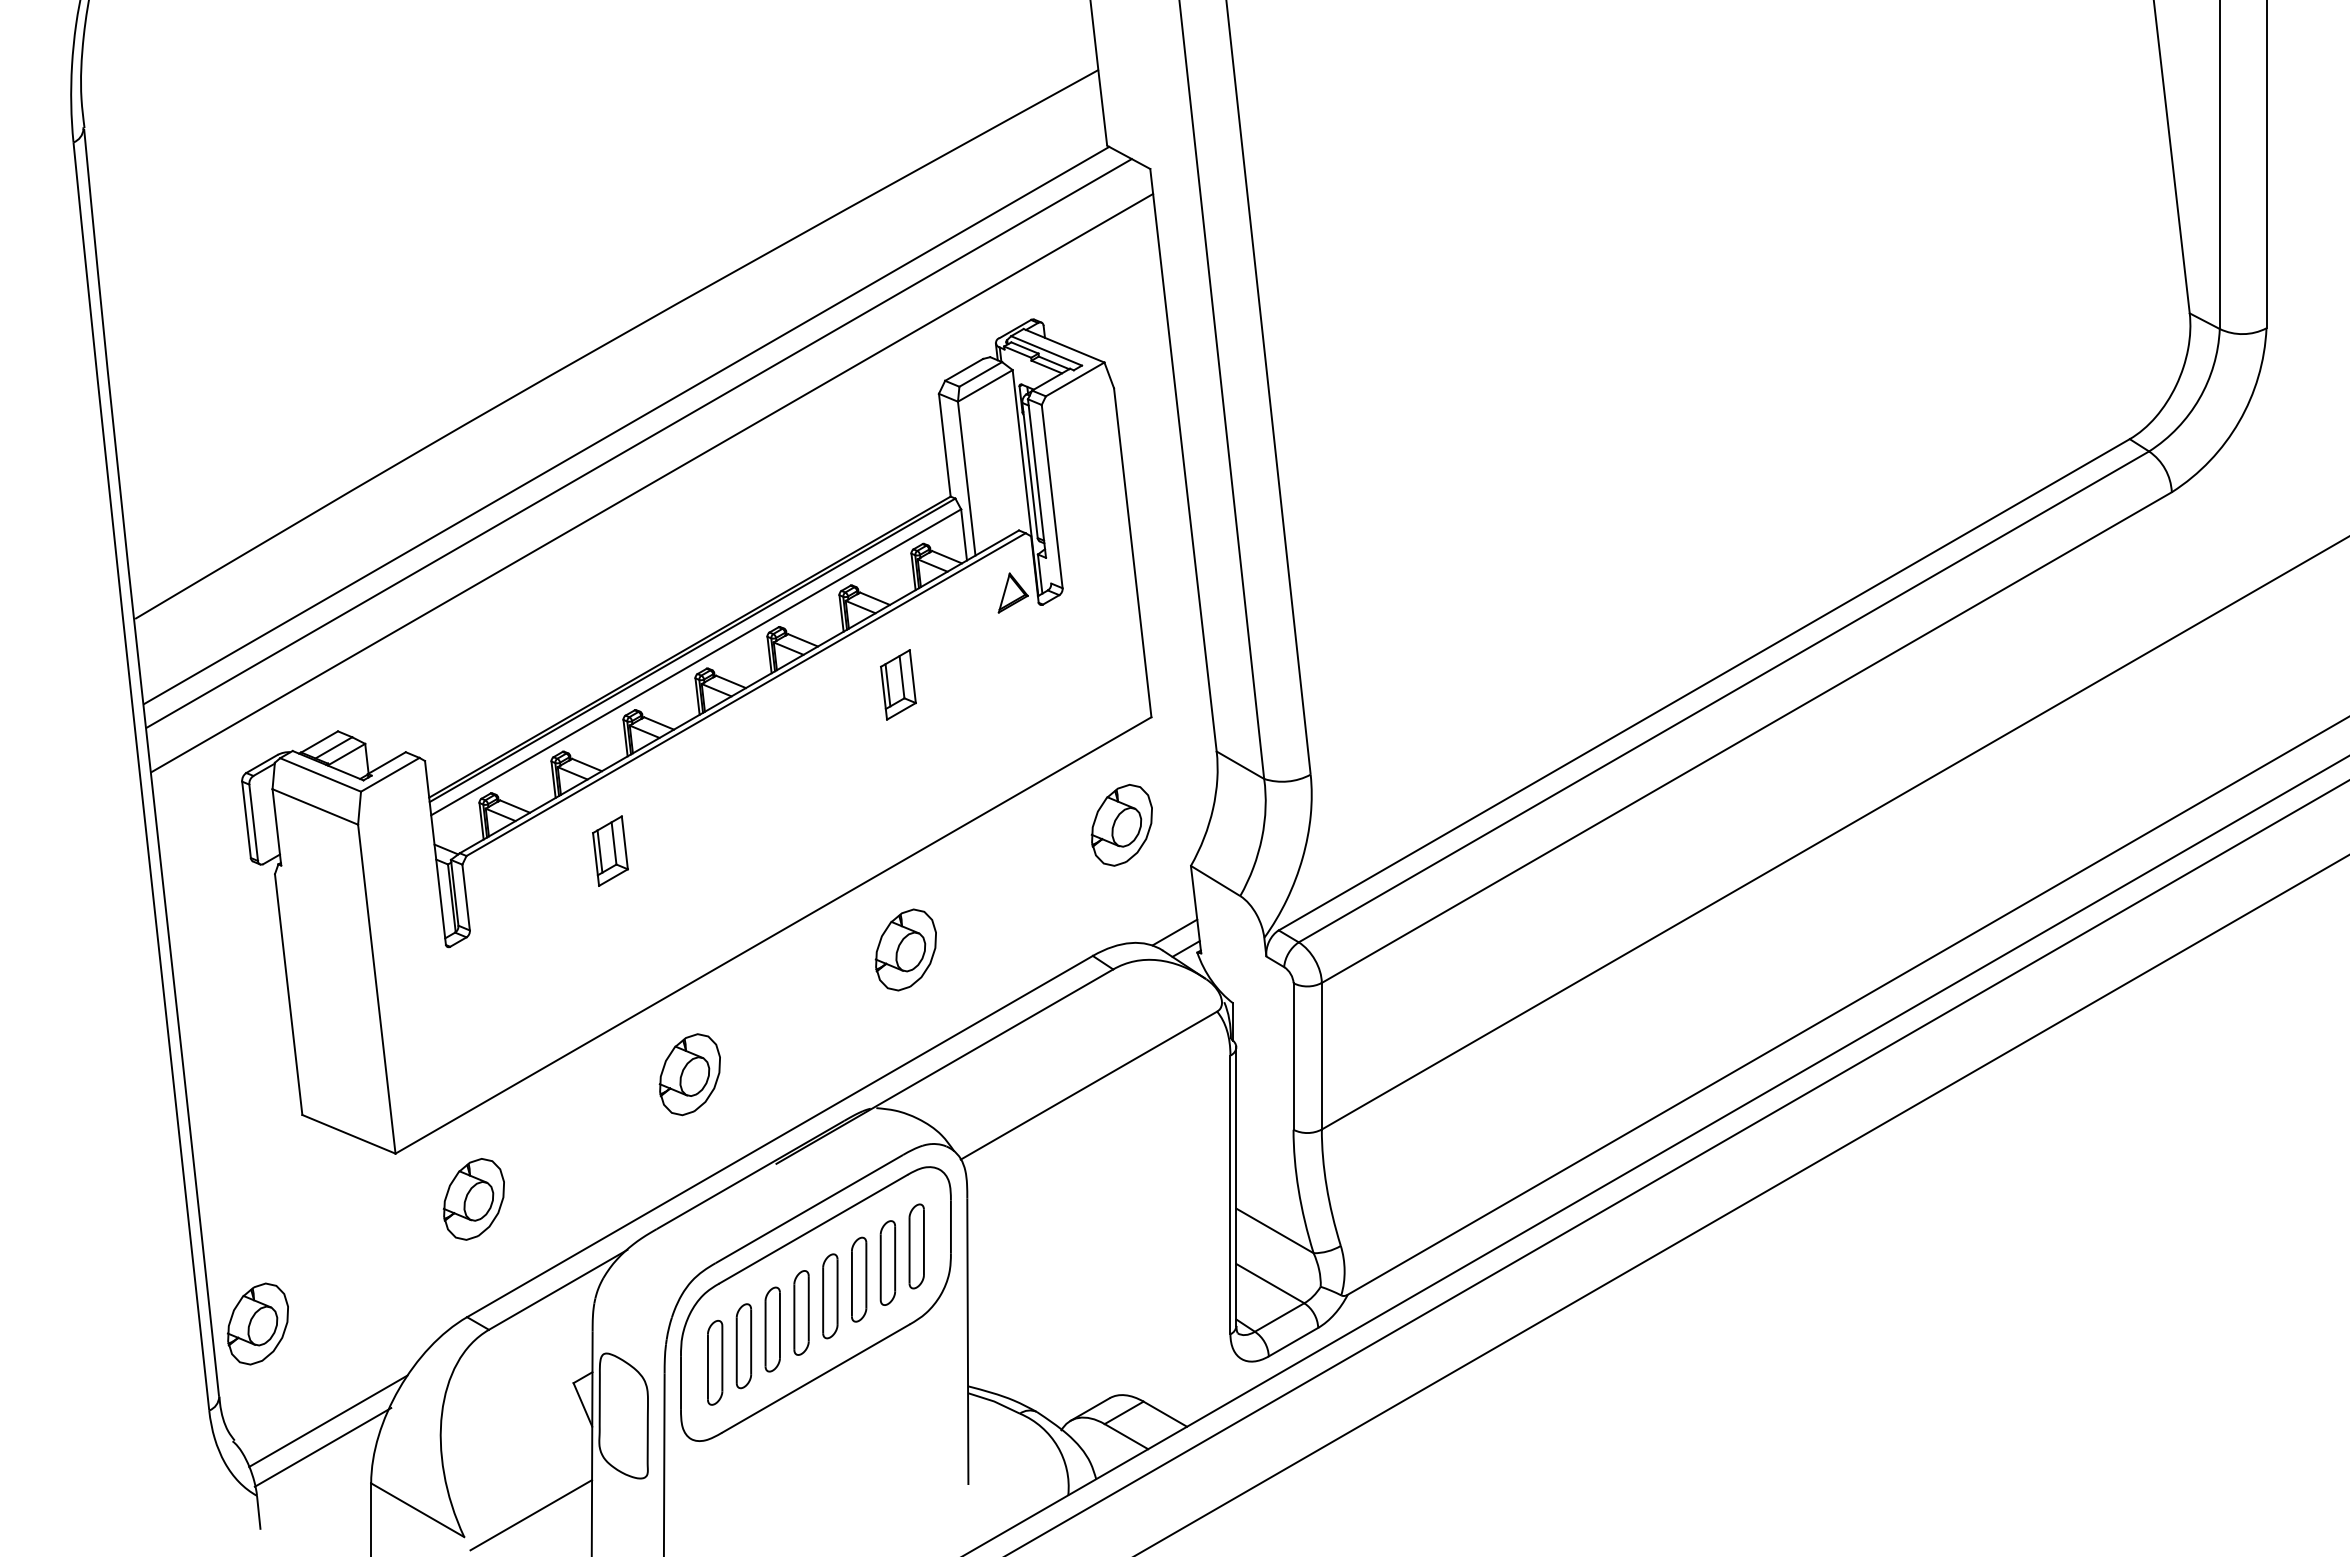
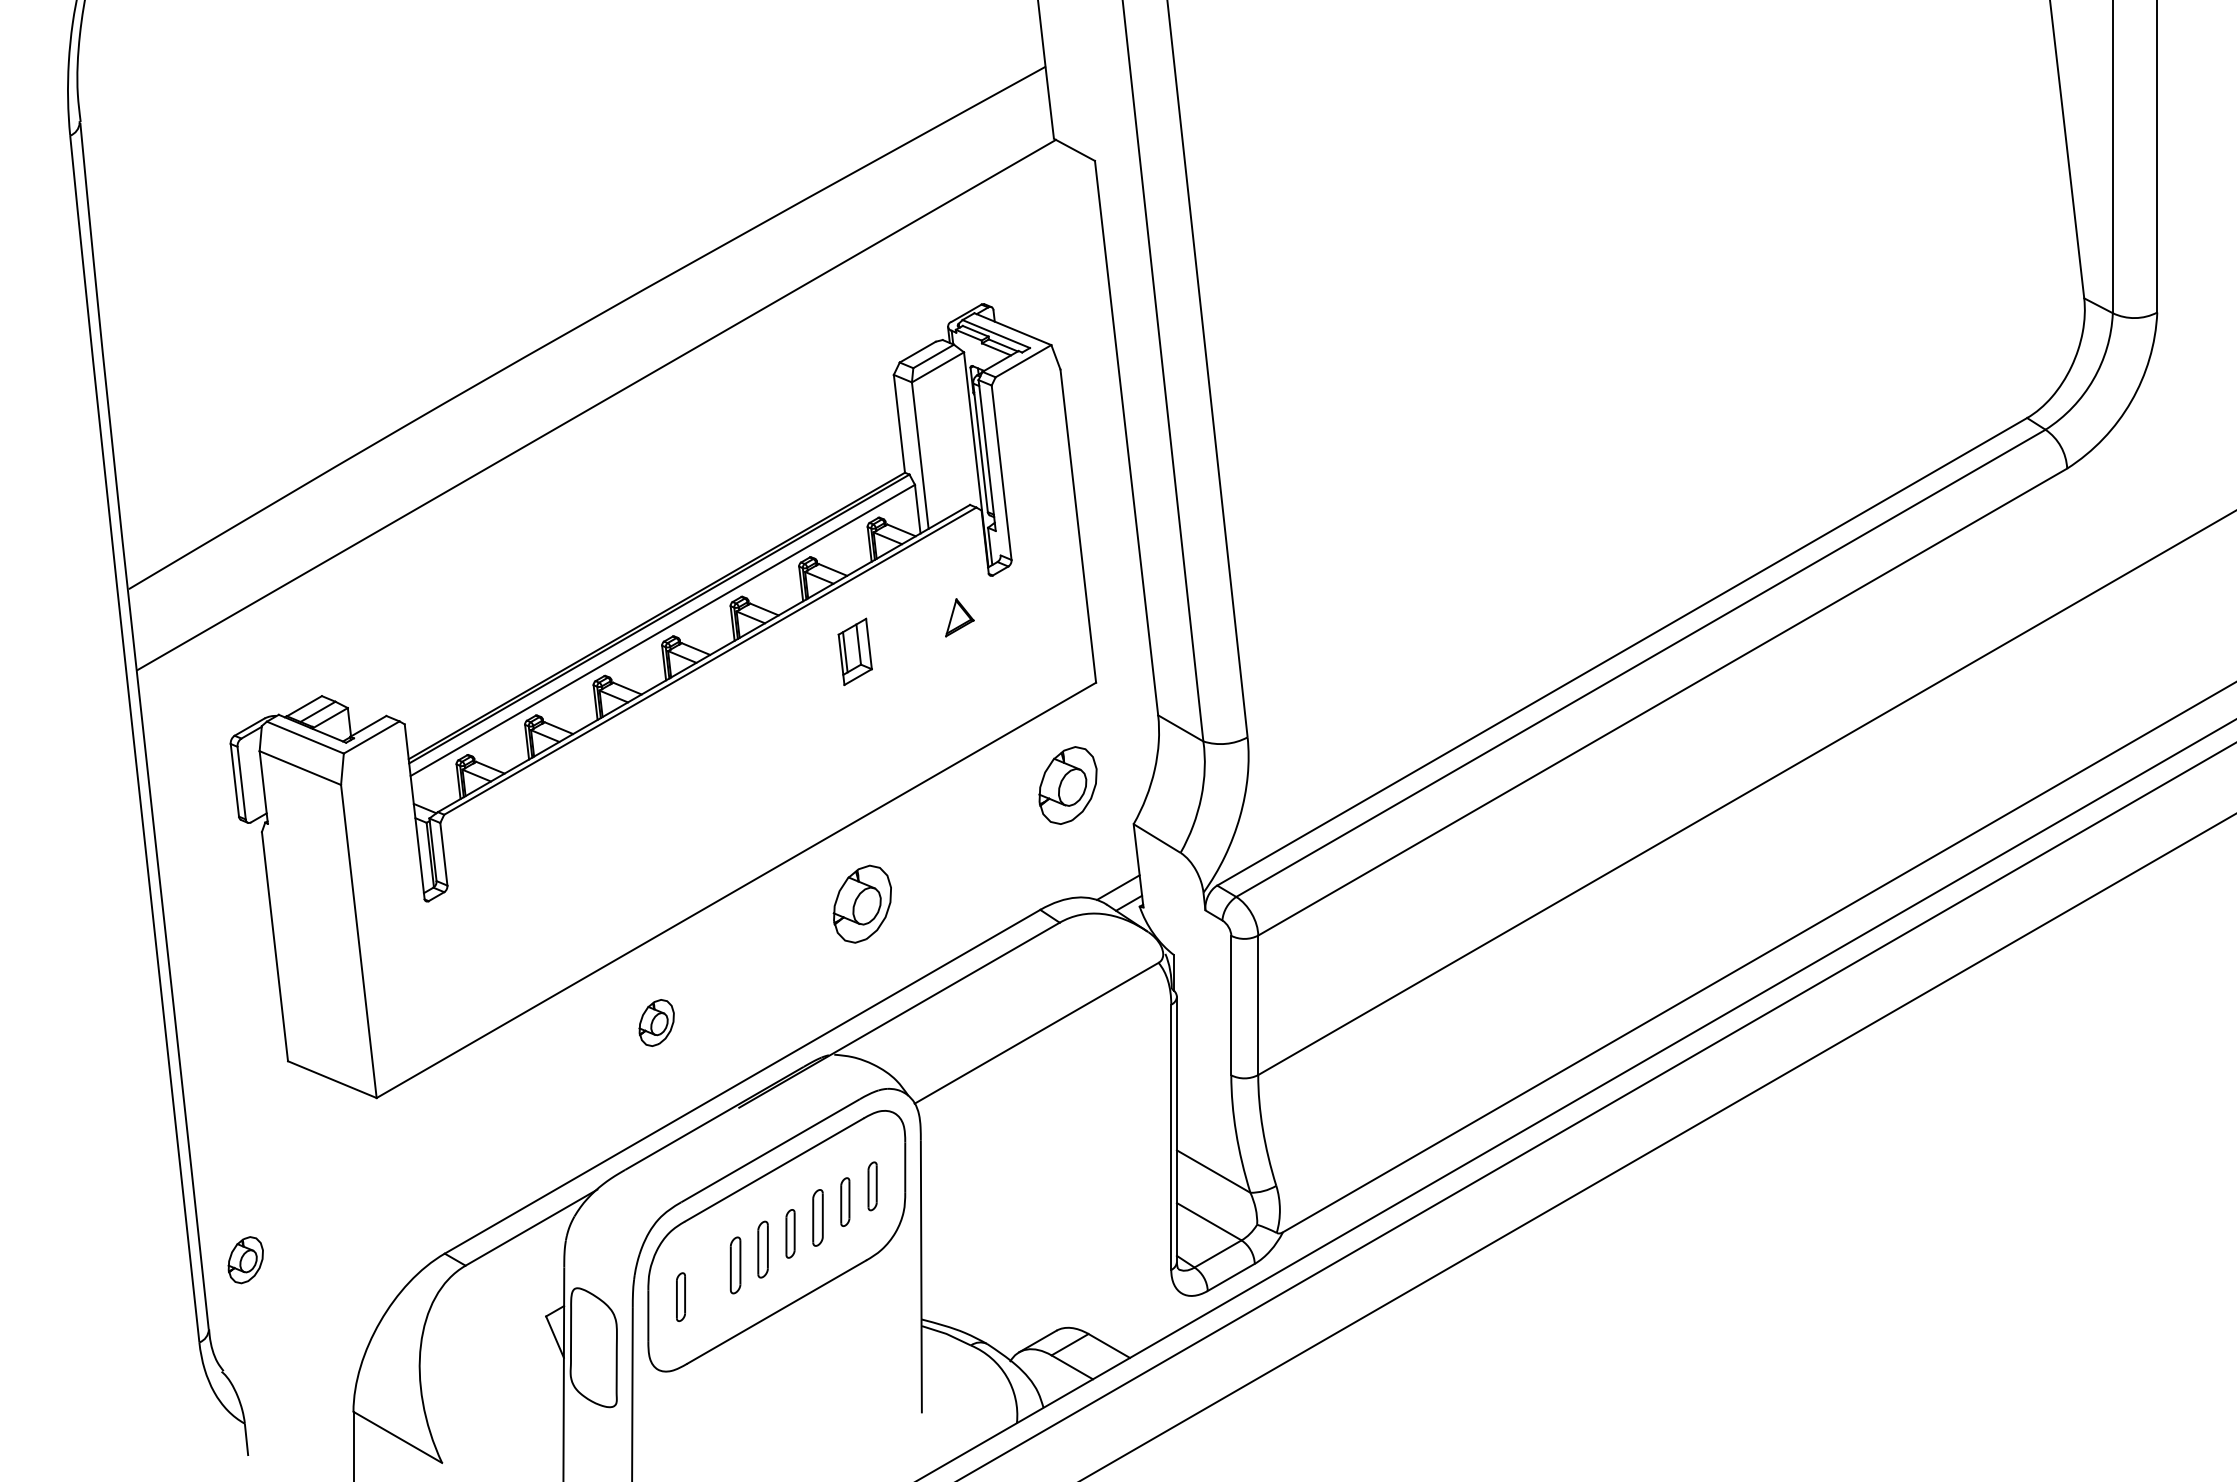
line: (638, 443) -> (607, 422), removed
line: (652, 482) -> (621, 459), removed
part: (1012, 592) -> (959, 617), moved
part: (610, 850) -> (581, 809), removed
part: (689, 1074) -> (656, 1022), size x0.6
part: (473, 1199) -> (450, 1141), removed
part: (916, 1246) -> (872, 1186), size x0.6
part: (887, 1262) -> (844, 1201), size x0.6
part: (859, 1279) -> (818, 1217), size x0.7
part: (830, 1296) -> (790, 1233), size x0.6
part: (801, 1312) -> (763, 1249), size x0.7
part: (257, 1323) -> (245, 1259), size x0.6
part: (772, 1329) -> (735, 1265), size x0.7
part: (743, 1346) -> (707, 1281), removed
part: (715, 1362) -> (681, 1296), size x0.6
line: (328, 1420) -> (312, 1351), removed
line: (322, 1447) -> (307, 1377), removed
line: (531, 1515) -> (506, 1442), removed

